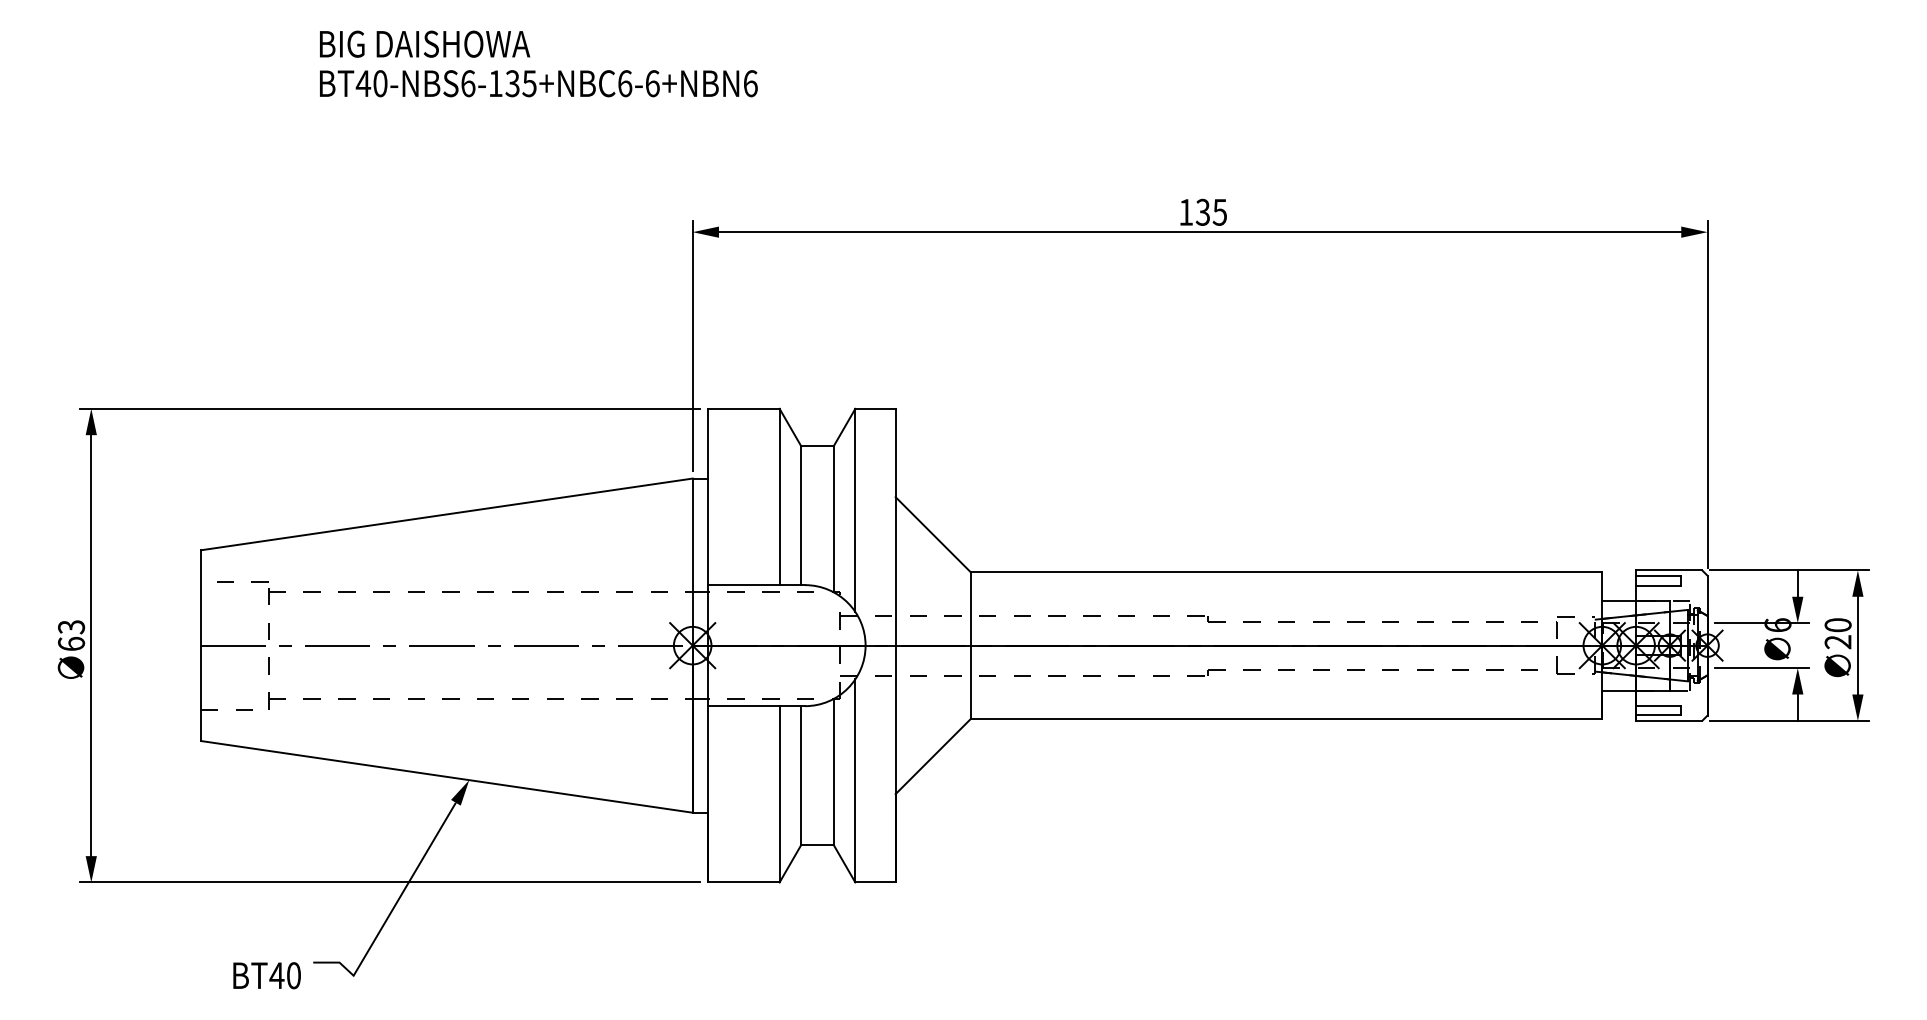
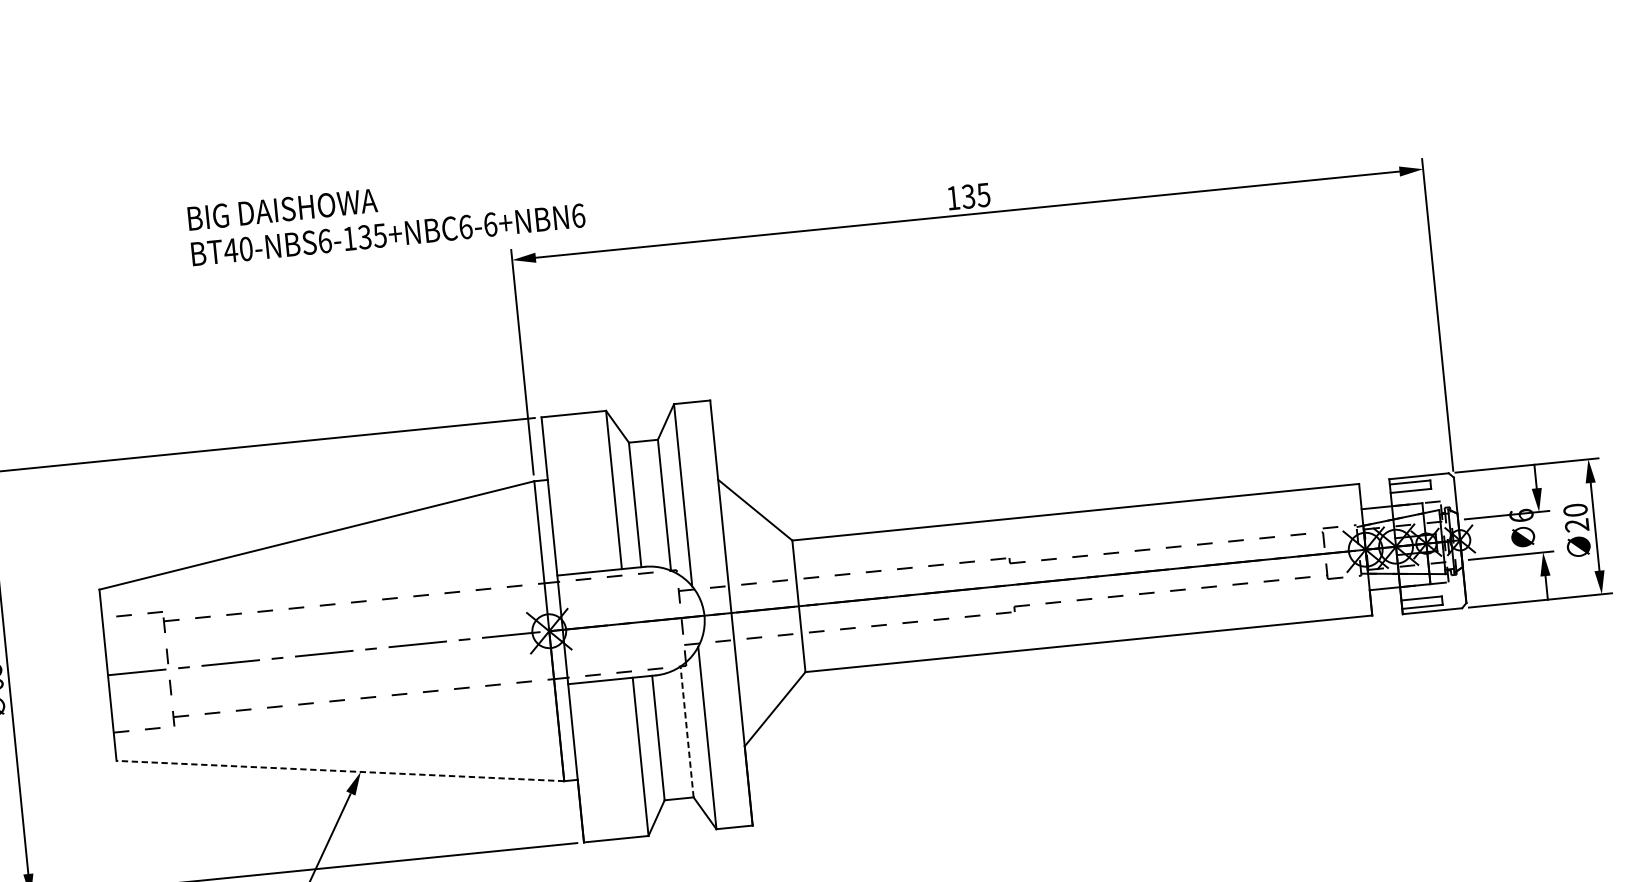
text: (538, 63) -> (386, 216), moved
line: (833, 771) -> (686, 731), solid -> dashed
line: (446, 776) -> (340, 770), solid -> dashed

